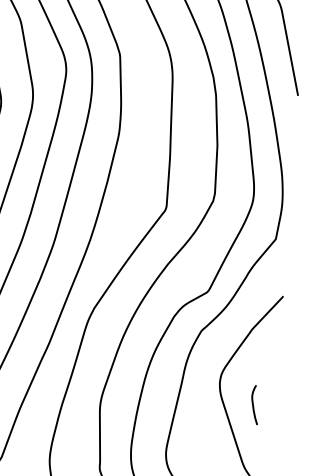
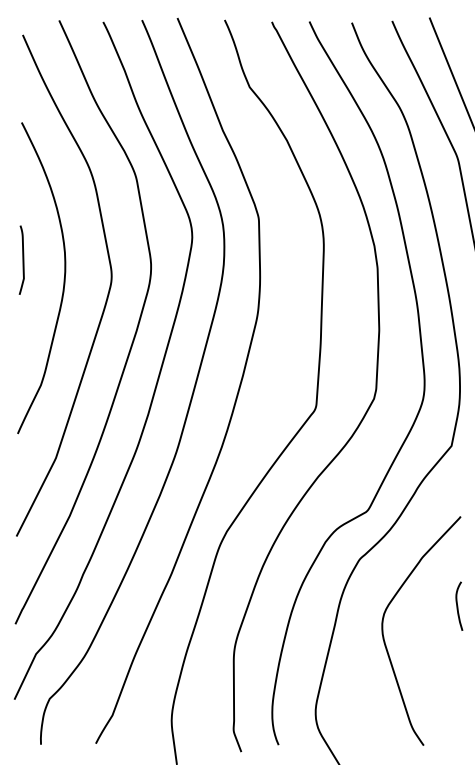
curve: (253, 404) -> (458, 605), moved

